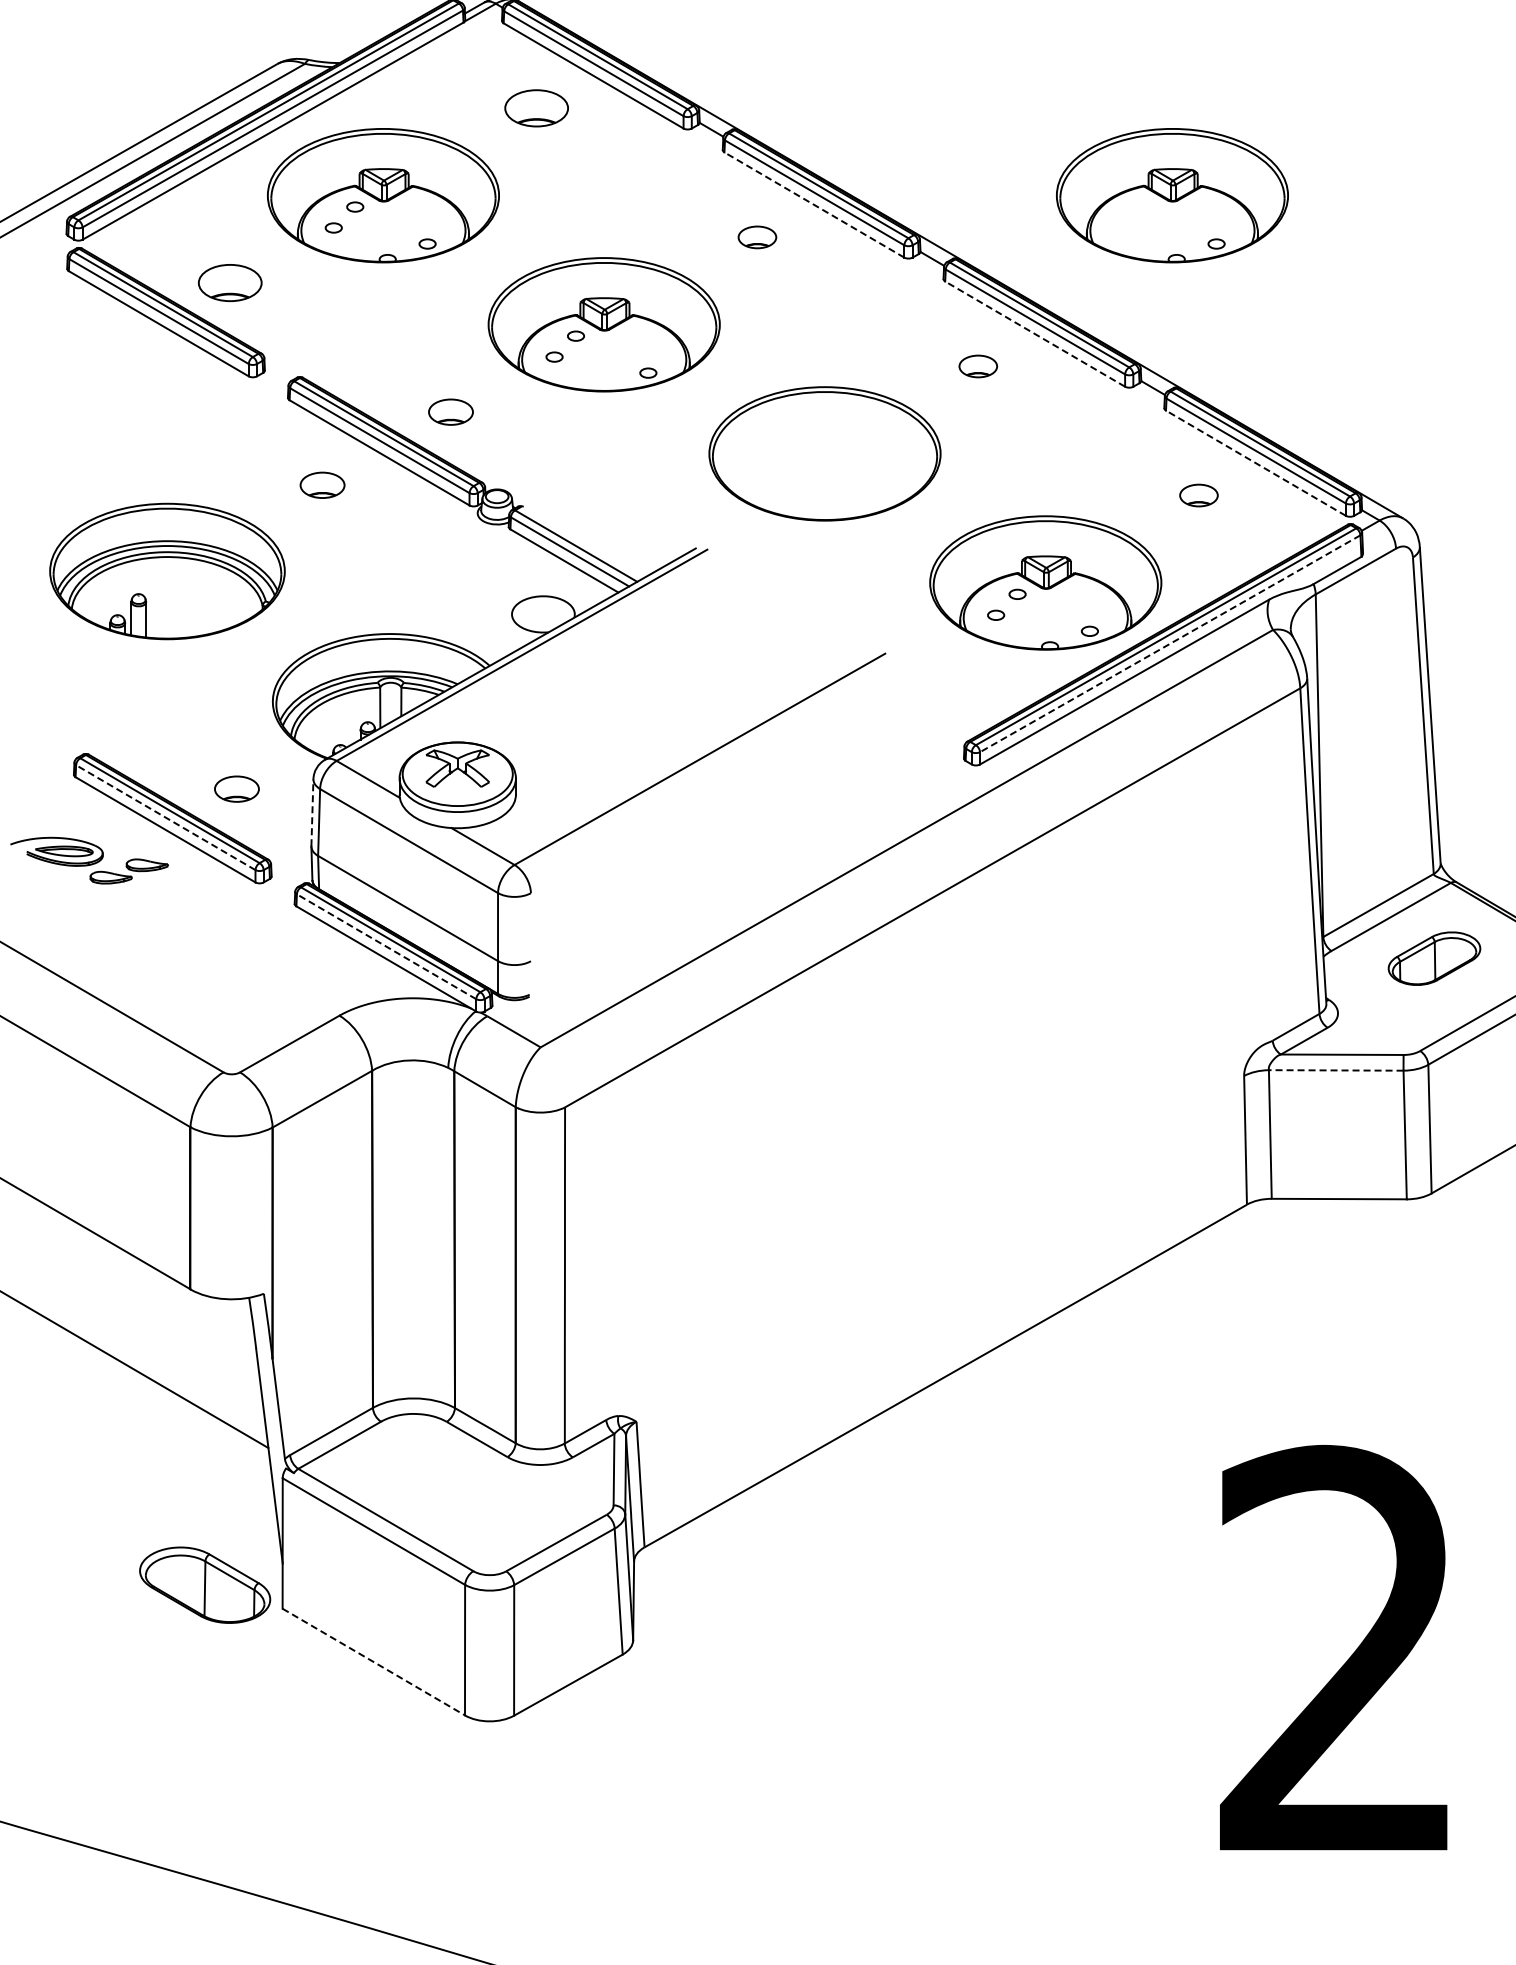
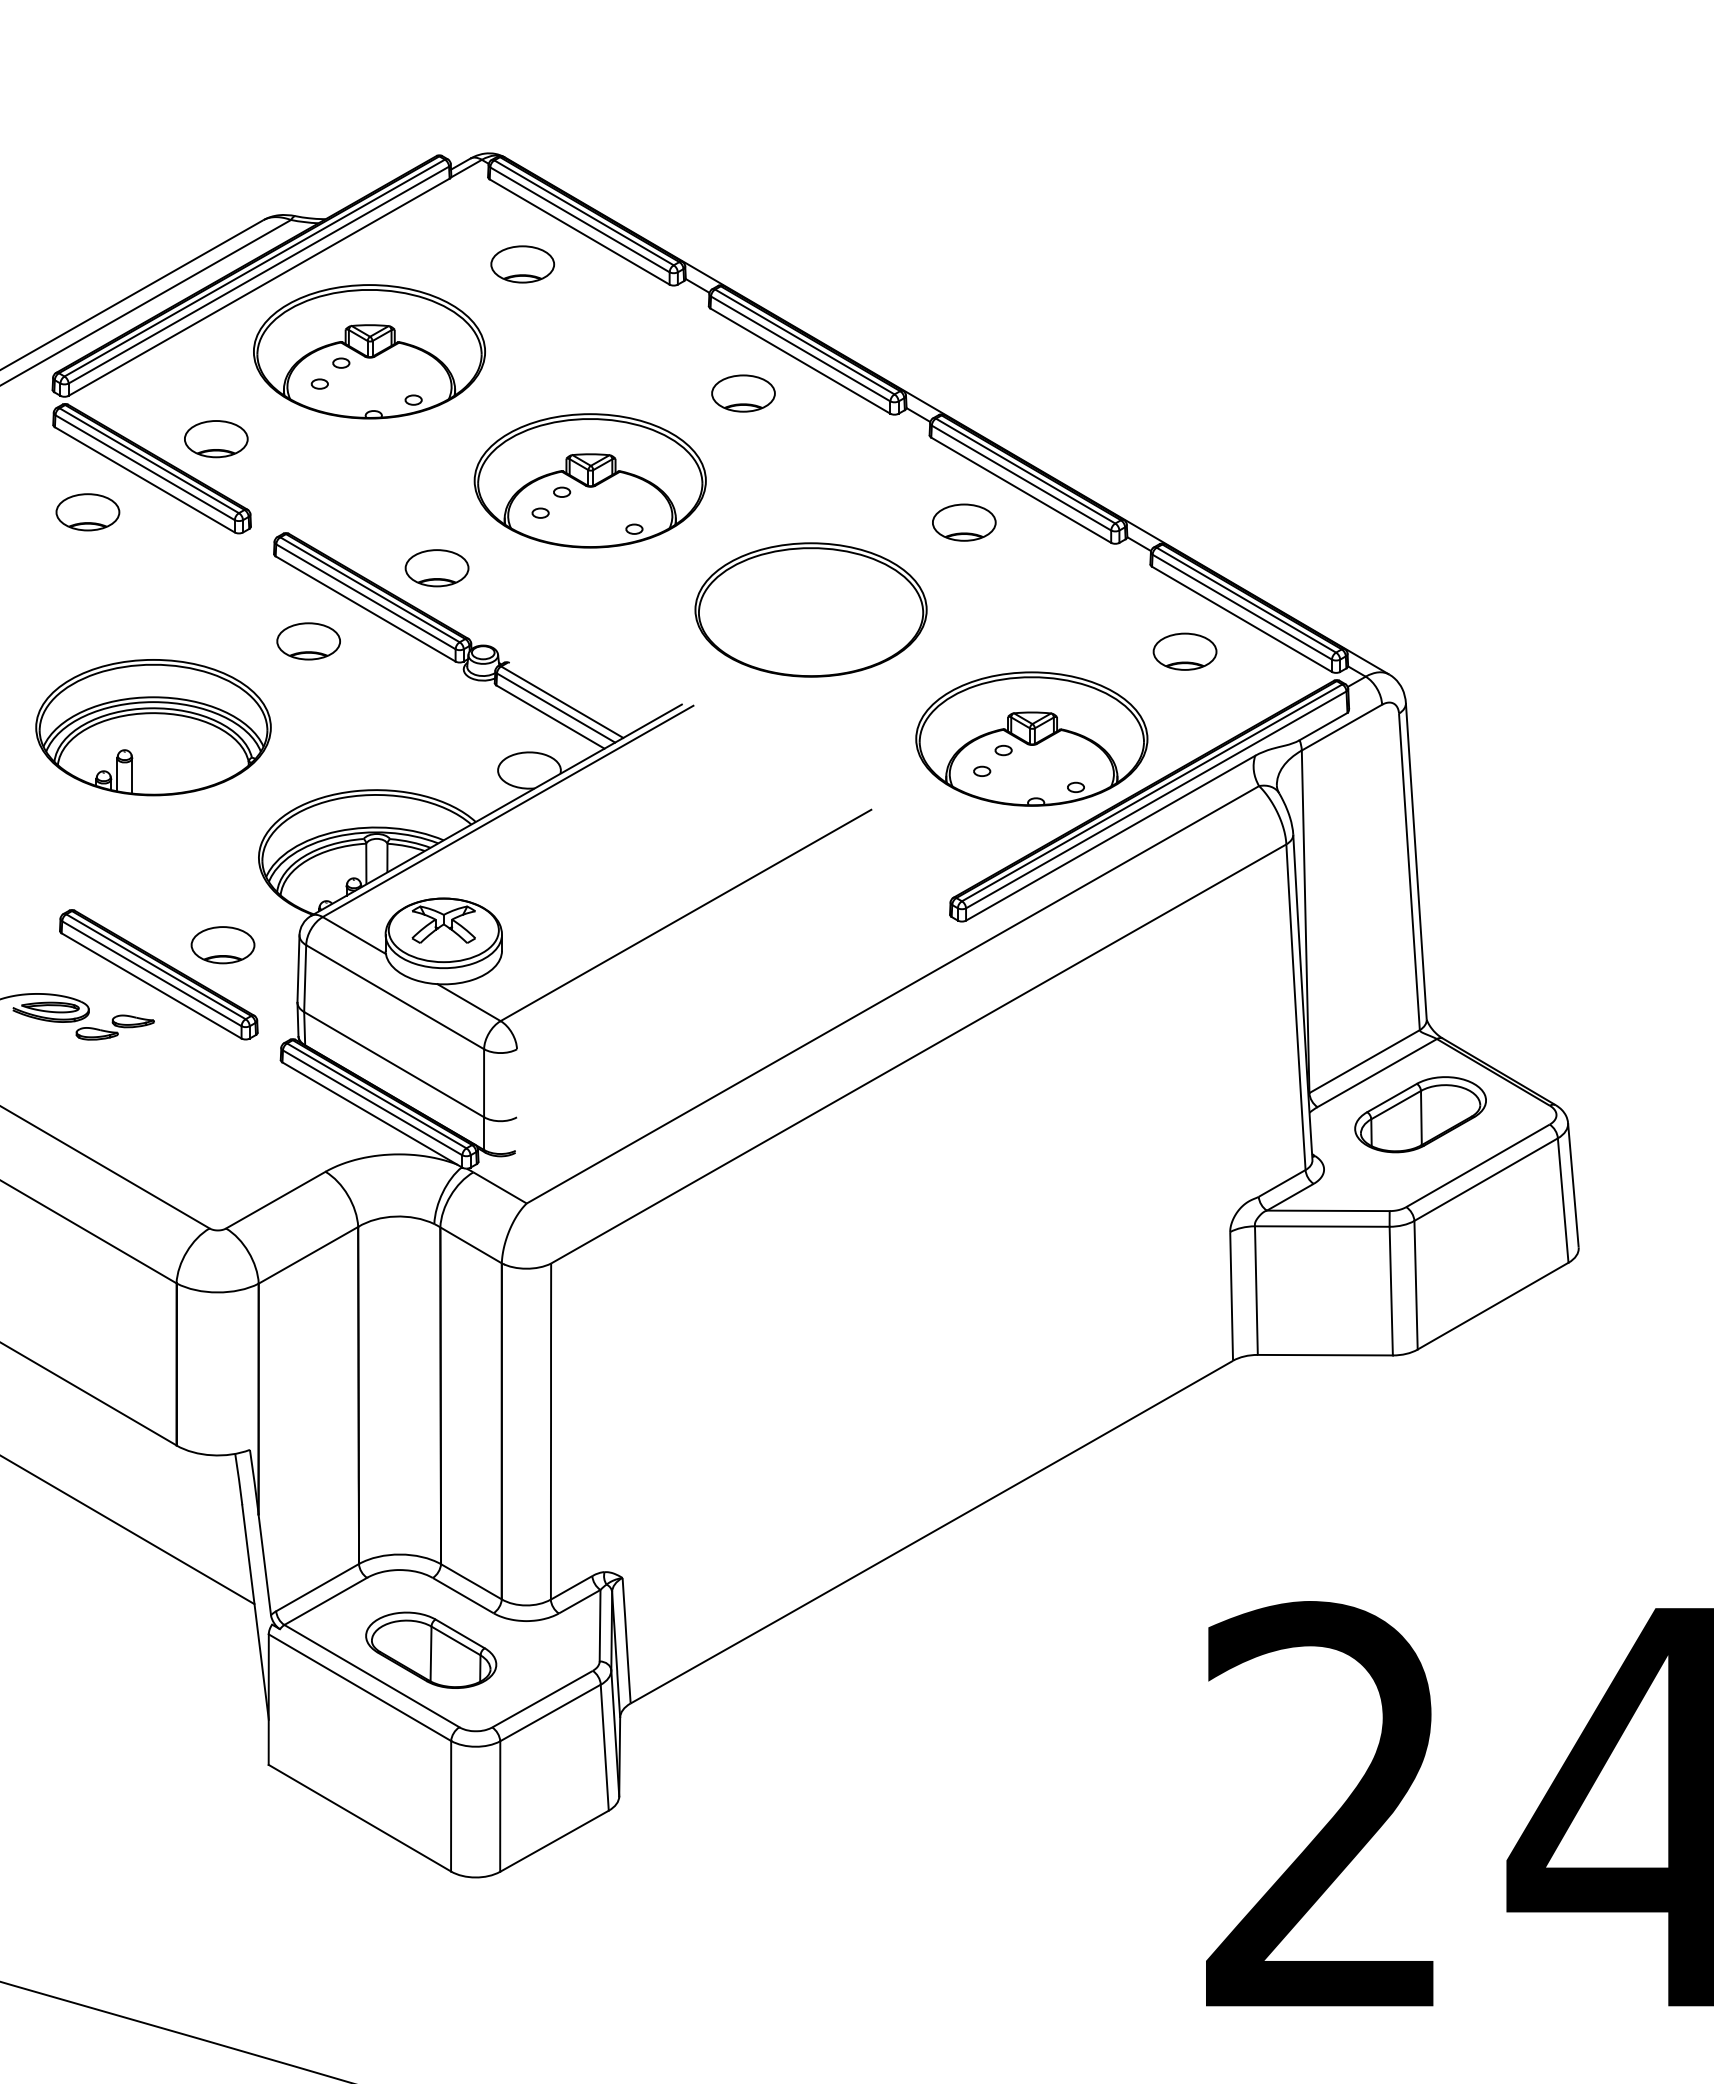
part: (1172, 195) -> (1158, 351), removed
line: (814, 204) -> (800, 360), dashed -> solid
part: (757, 237) -> (743, 393), size x1.67
line: (1034, 333) -> (1020, 489), dashed -> solid
part: (101, 356) -> (87, 512), added
part: (978, 366) -> (964, 522), size x1.67
part: (450, 412) -> (436, 568), size x1.43
line: (1255, 463) -> (1241, 619), dashed -> solid
part: (322, 485) -> (308, 641), size x1.43
part: (1198, 495) -> (1184, 651), size x1.67
line: (1170, 643) -> (1156, 799), dashed -> solid
part: (236, 789) -> (222, 945), size x1.43
line: (312, 812) -> (298, 968), dashed -> solid
line: (165, 817) -> (151, 973), dashed -> solid
line: (386, 946) -> (372, 1102), dashed -> solid
part: (1434, 958) -> (1420, 1114), size x1.43
line: (1335, 1070) -> (1321, 1226), dashed -> solid
part: (205, 1584) -> (431, 1649), moved
line: (373, 1662) -> (359, 1818), dashed -> solid

